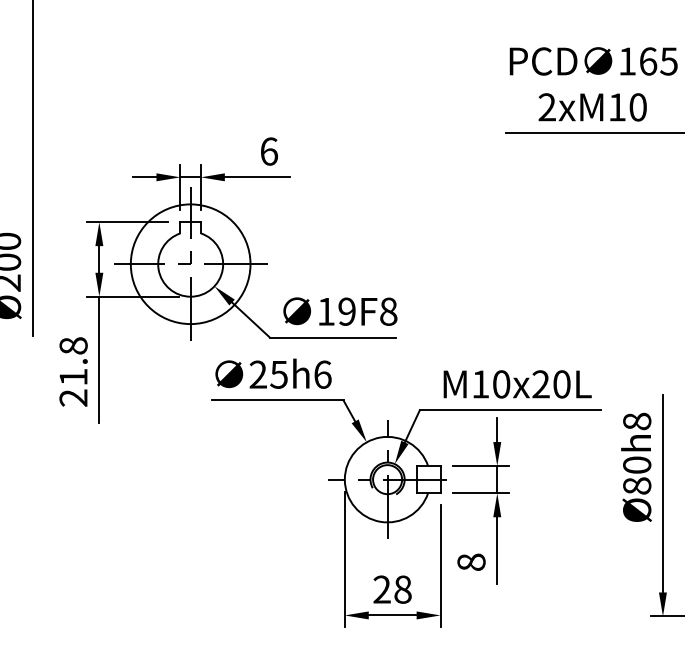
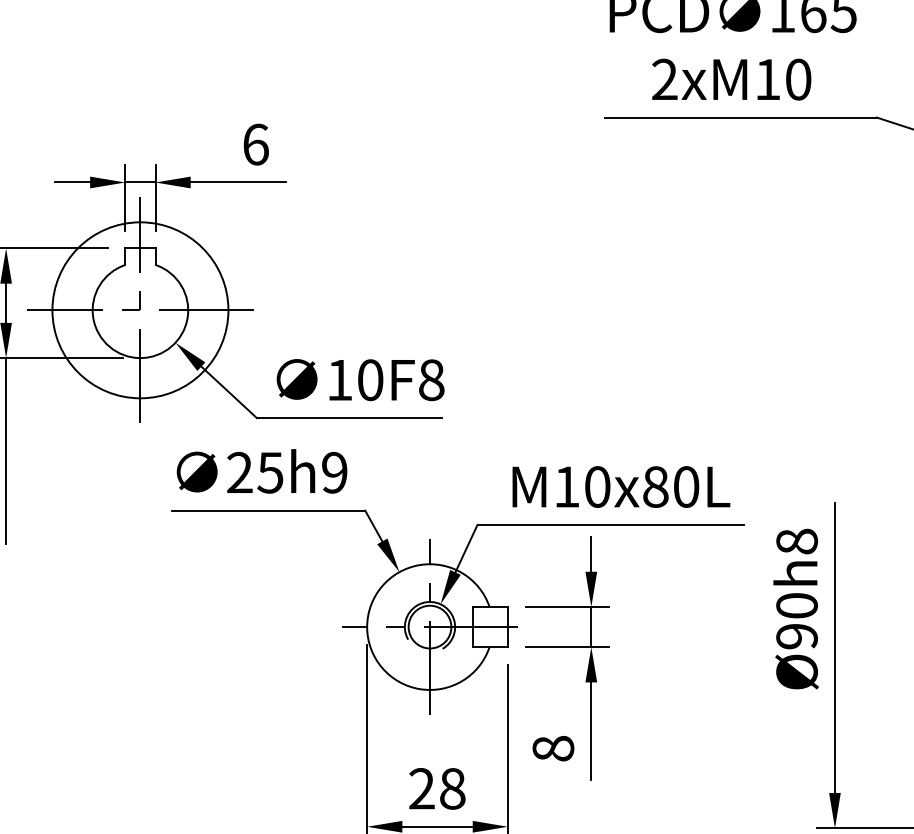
text: (346, 311) -> (369, 379), 19F8 -> 10F8
text: (322, 374) -> (334, 472), 25h6 -> 25h9
text: (540, 384) -> (654, 487), M10x20L -> M10x80L
text: (637, 485) -> (797, 635), Ø80h8 -> Ø90h8

